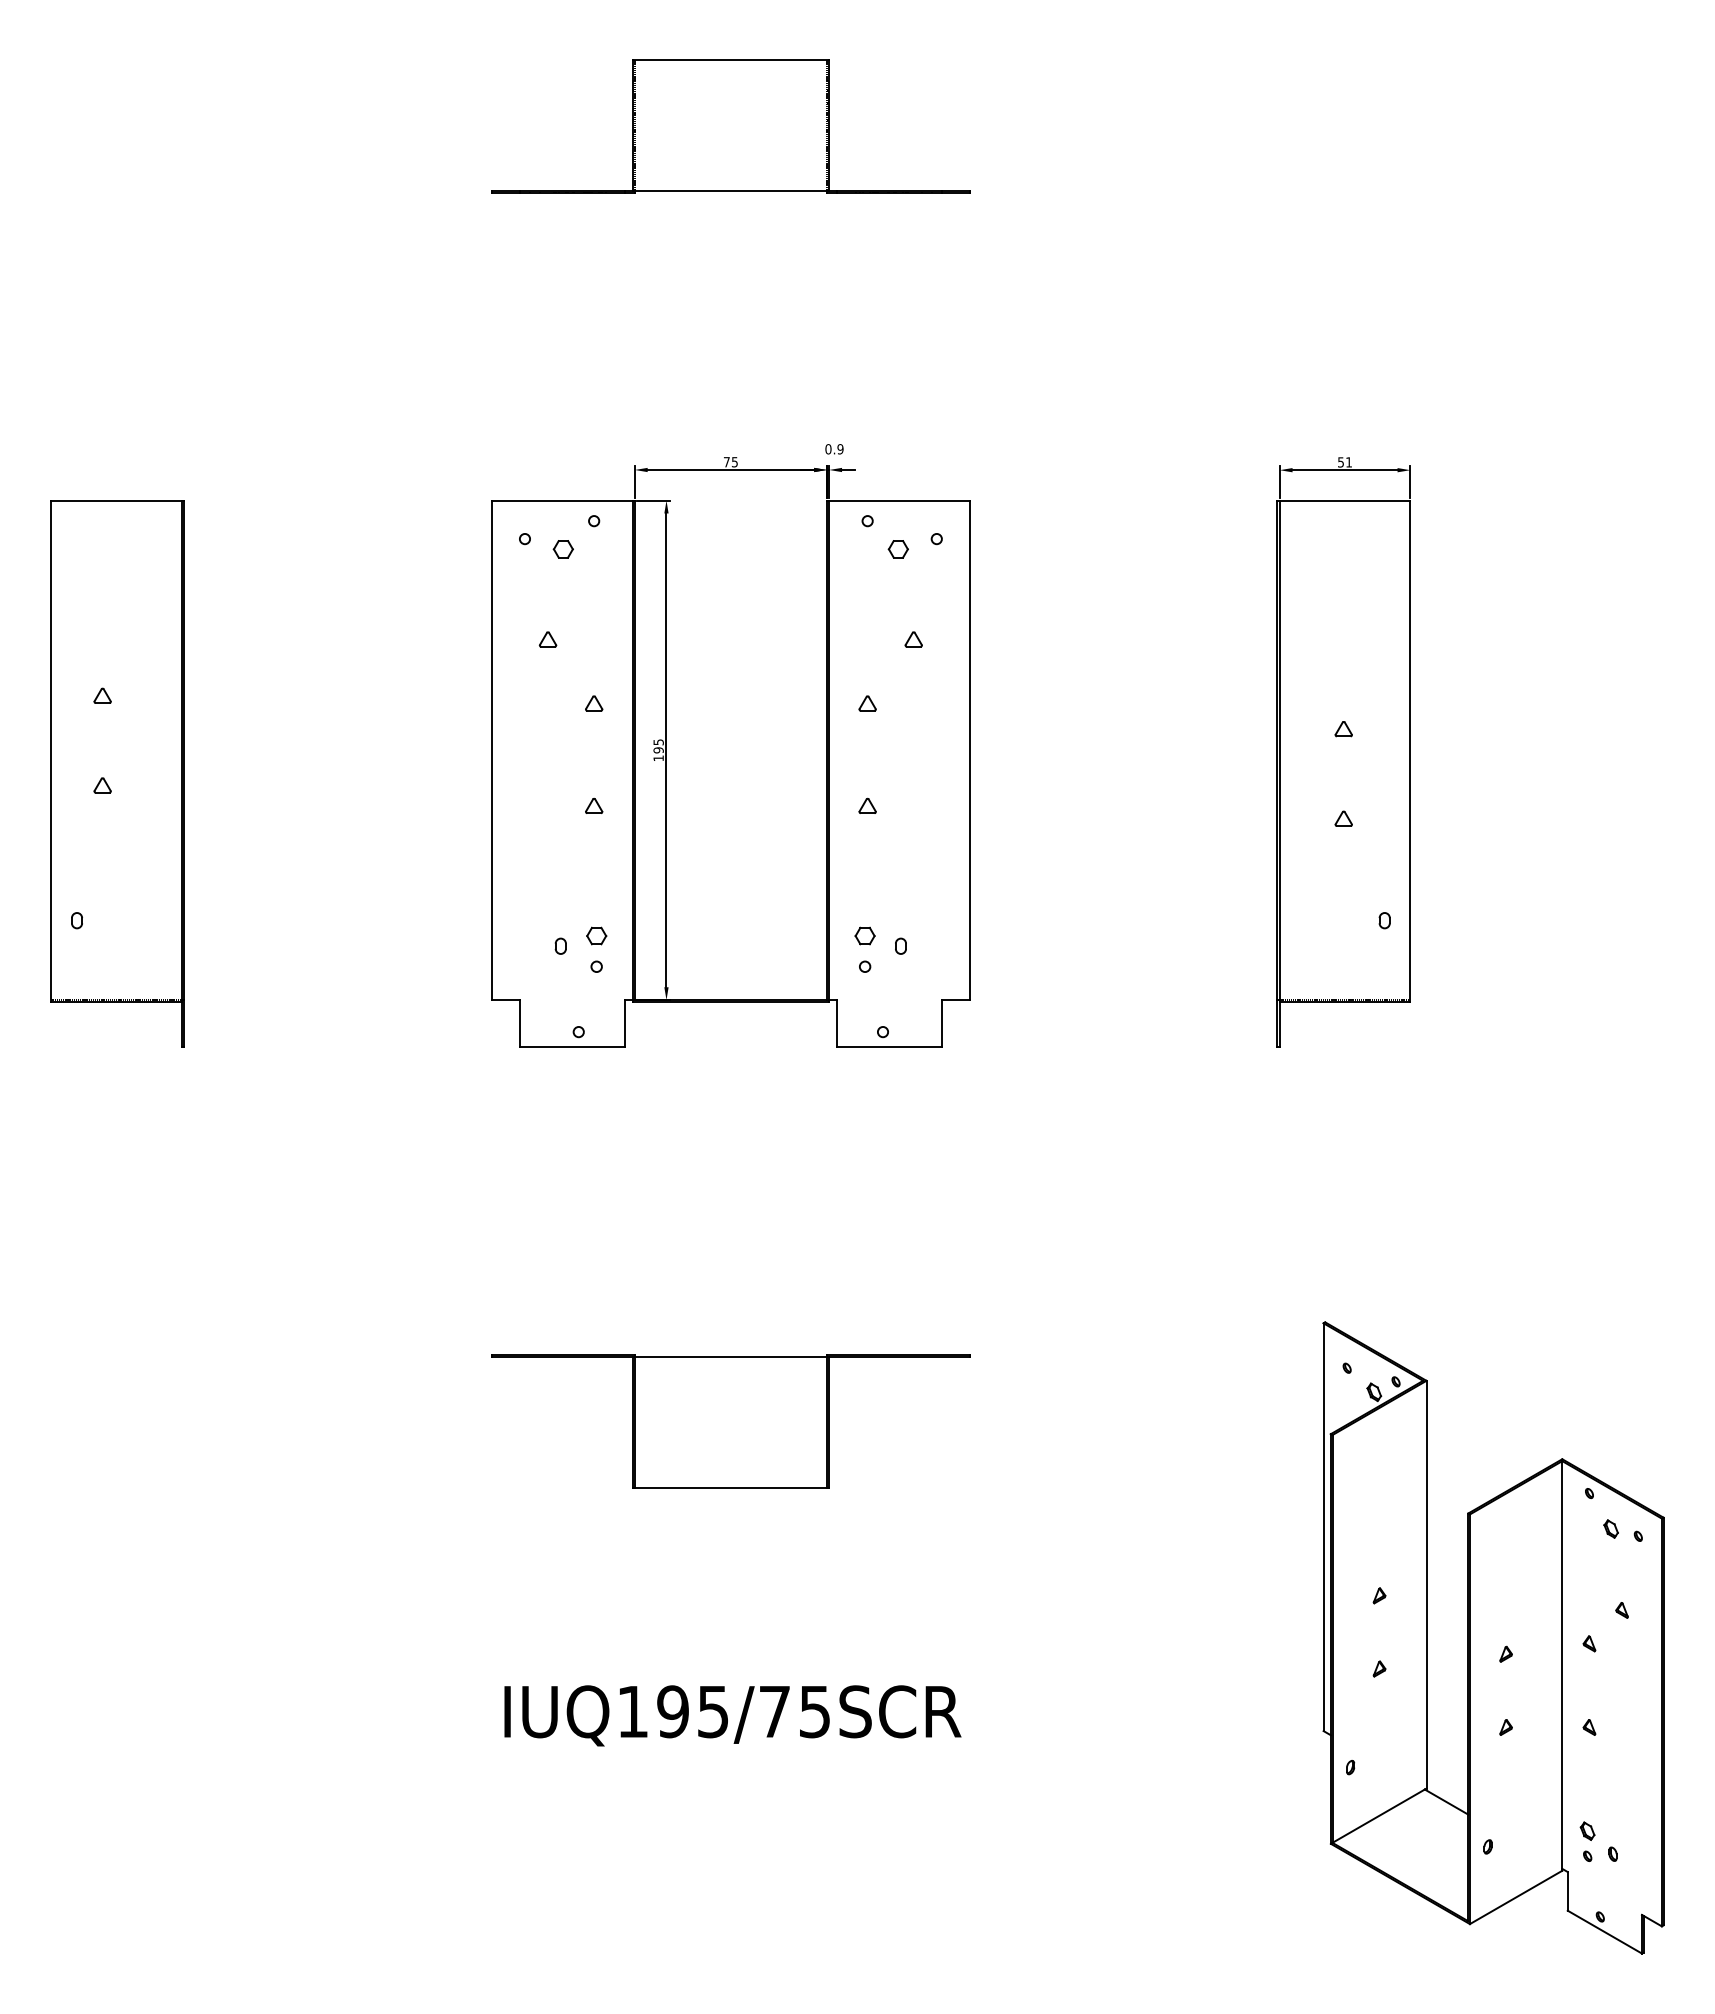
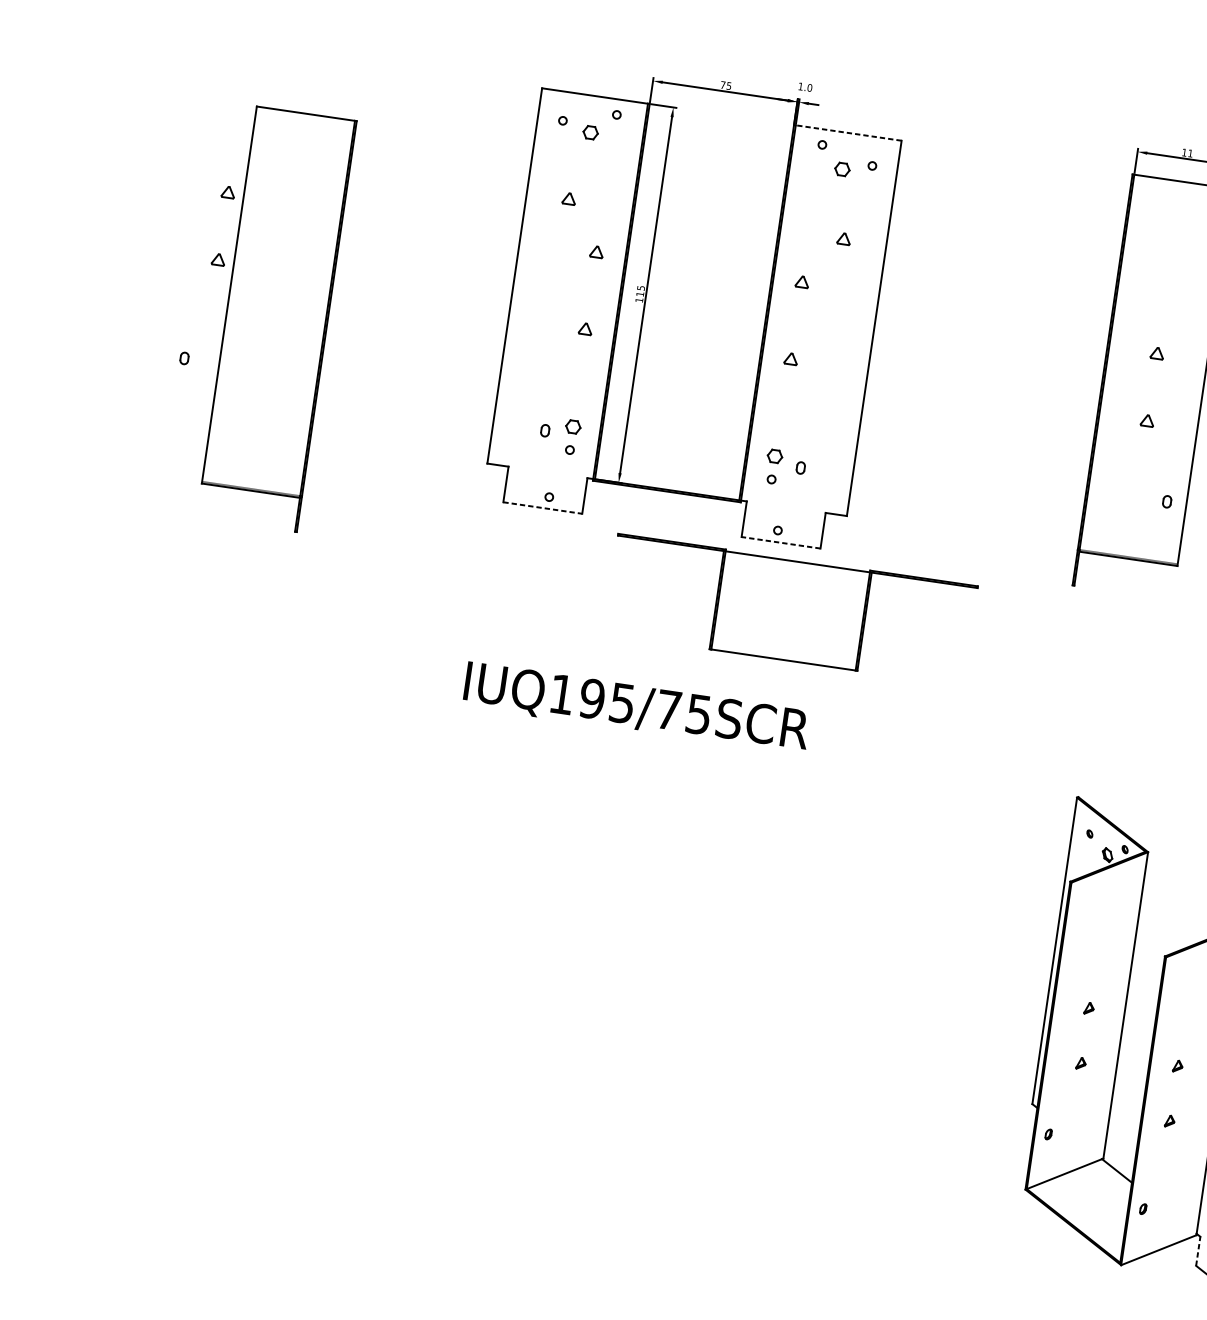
text: (834, 449) -> (805, 87), 0.9 -> 1.0
text: (1340, 462) -> (1184, 152), 51 -> 11
line: (899, 500) -> (848, 132), solid -> dashed
text: (658, 750) -> (640, 294), 195 -> 115
part: (117, 773) -> (276, 318), moved
line: (572, 1047) -> (542, 508), solid -> dashed
line: (889, 1047) -> (781, 542), solid -> dashed
part: (730, 1421) -> (790, 610), moved
text: (732, 1715) -> (636, 708), moved
line: (1567, 1890) -> (1198, 1250), solid -> dashed

